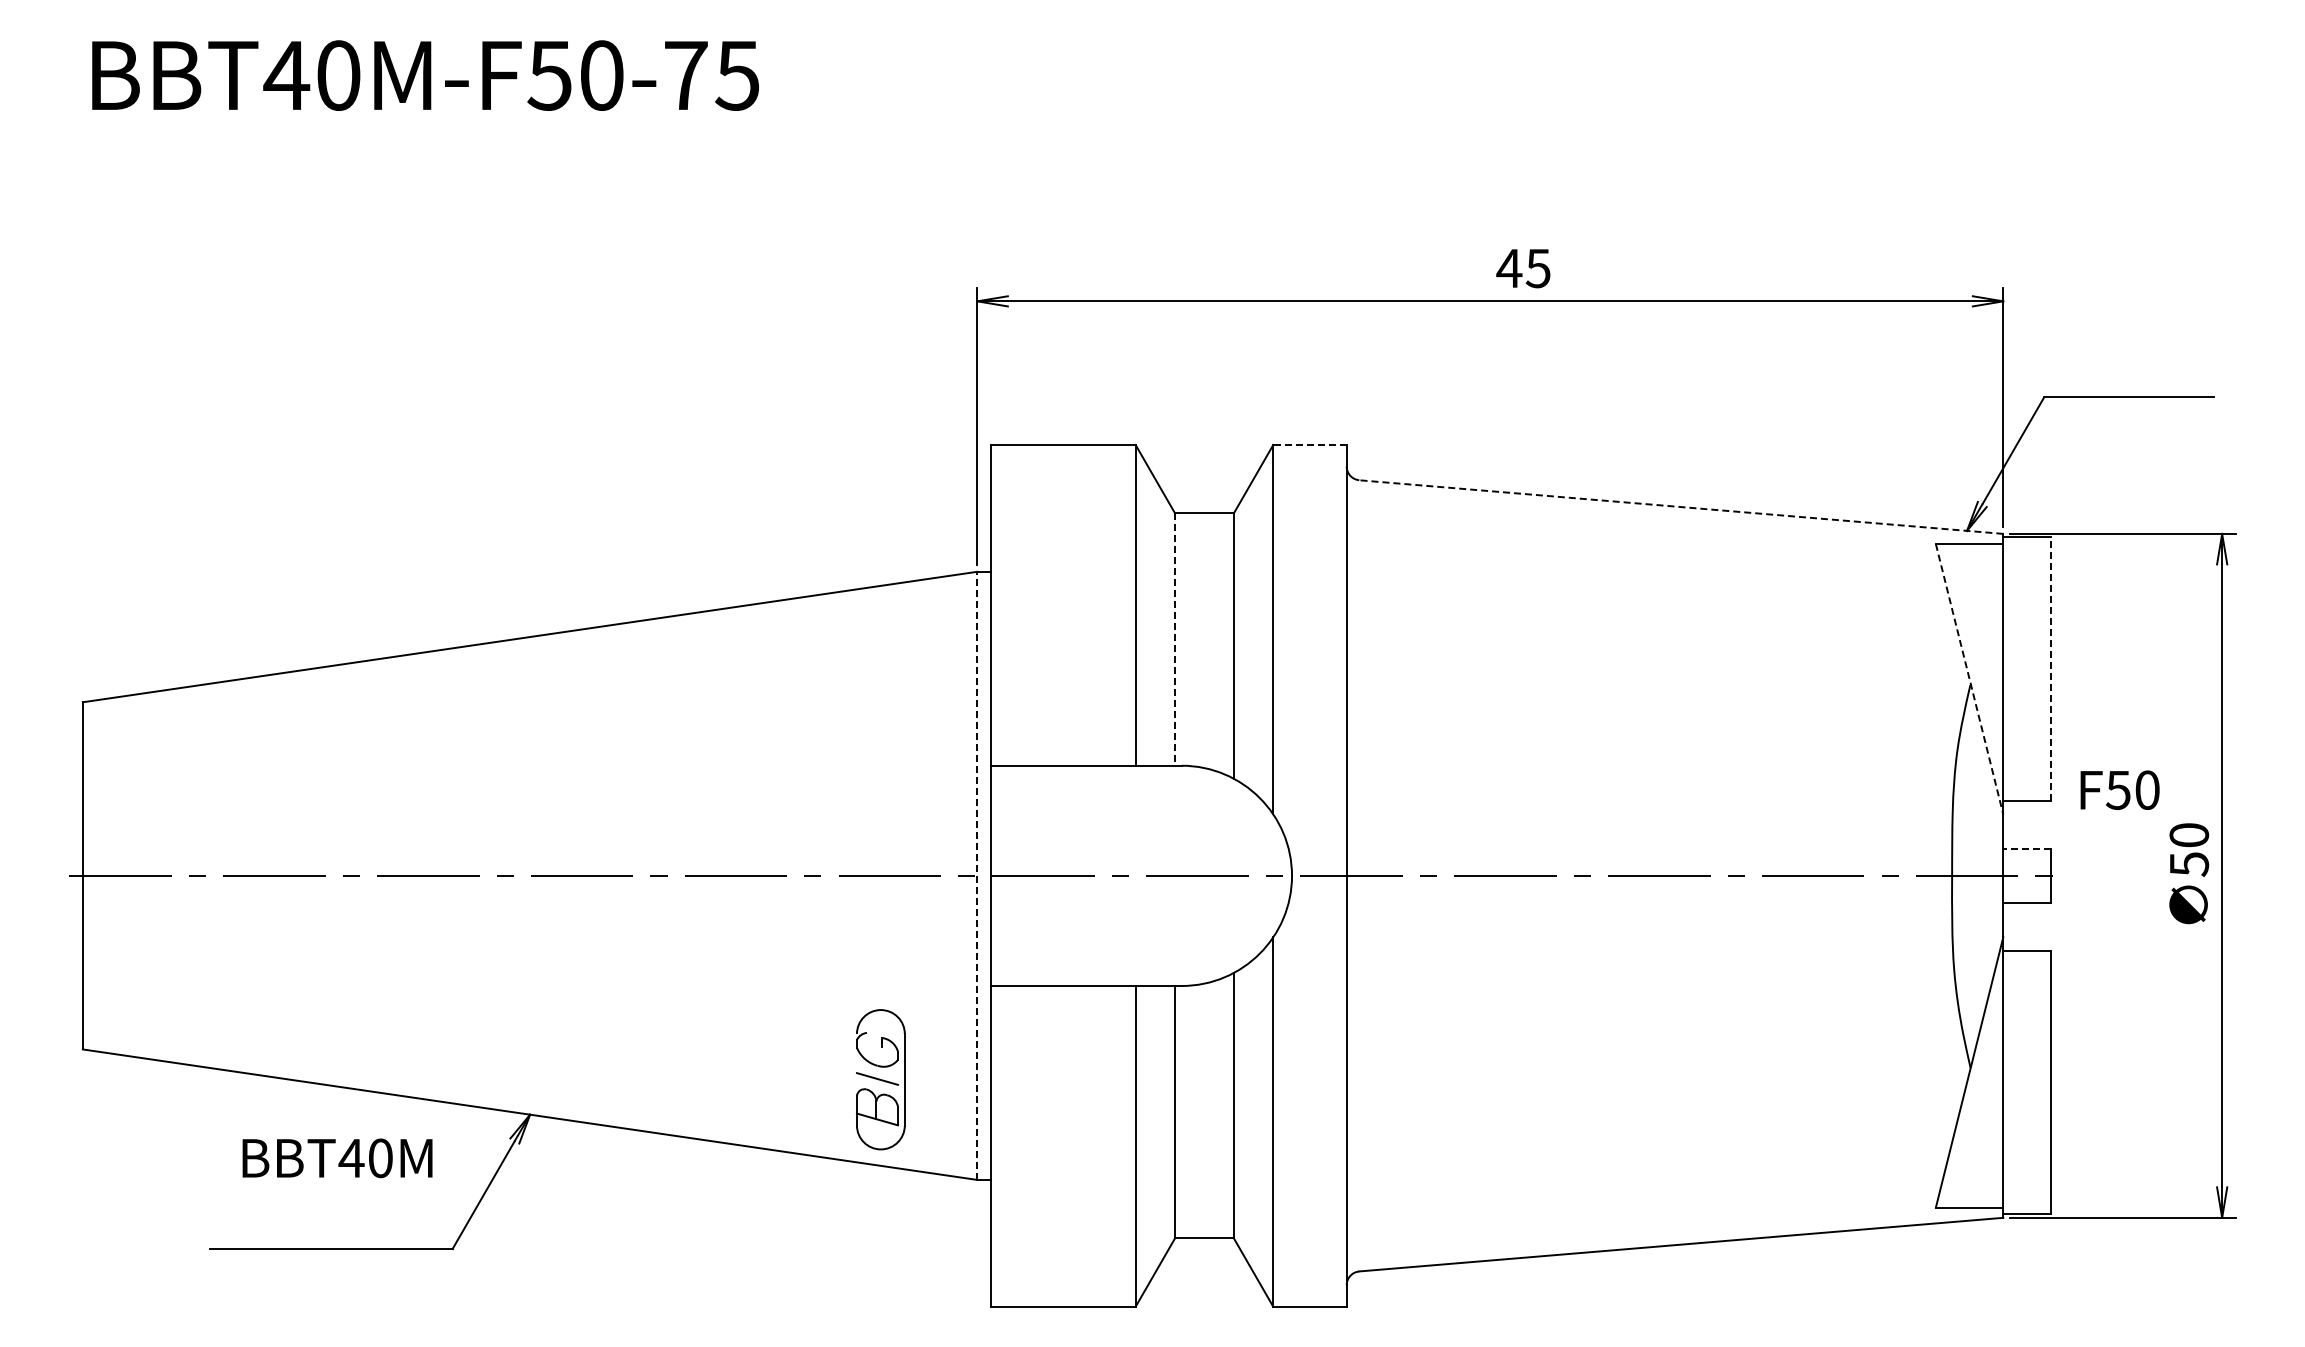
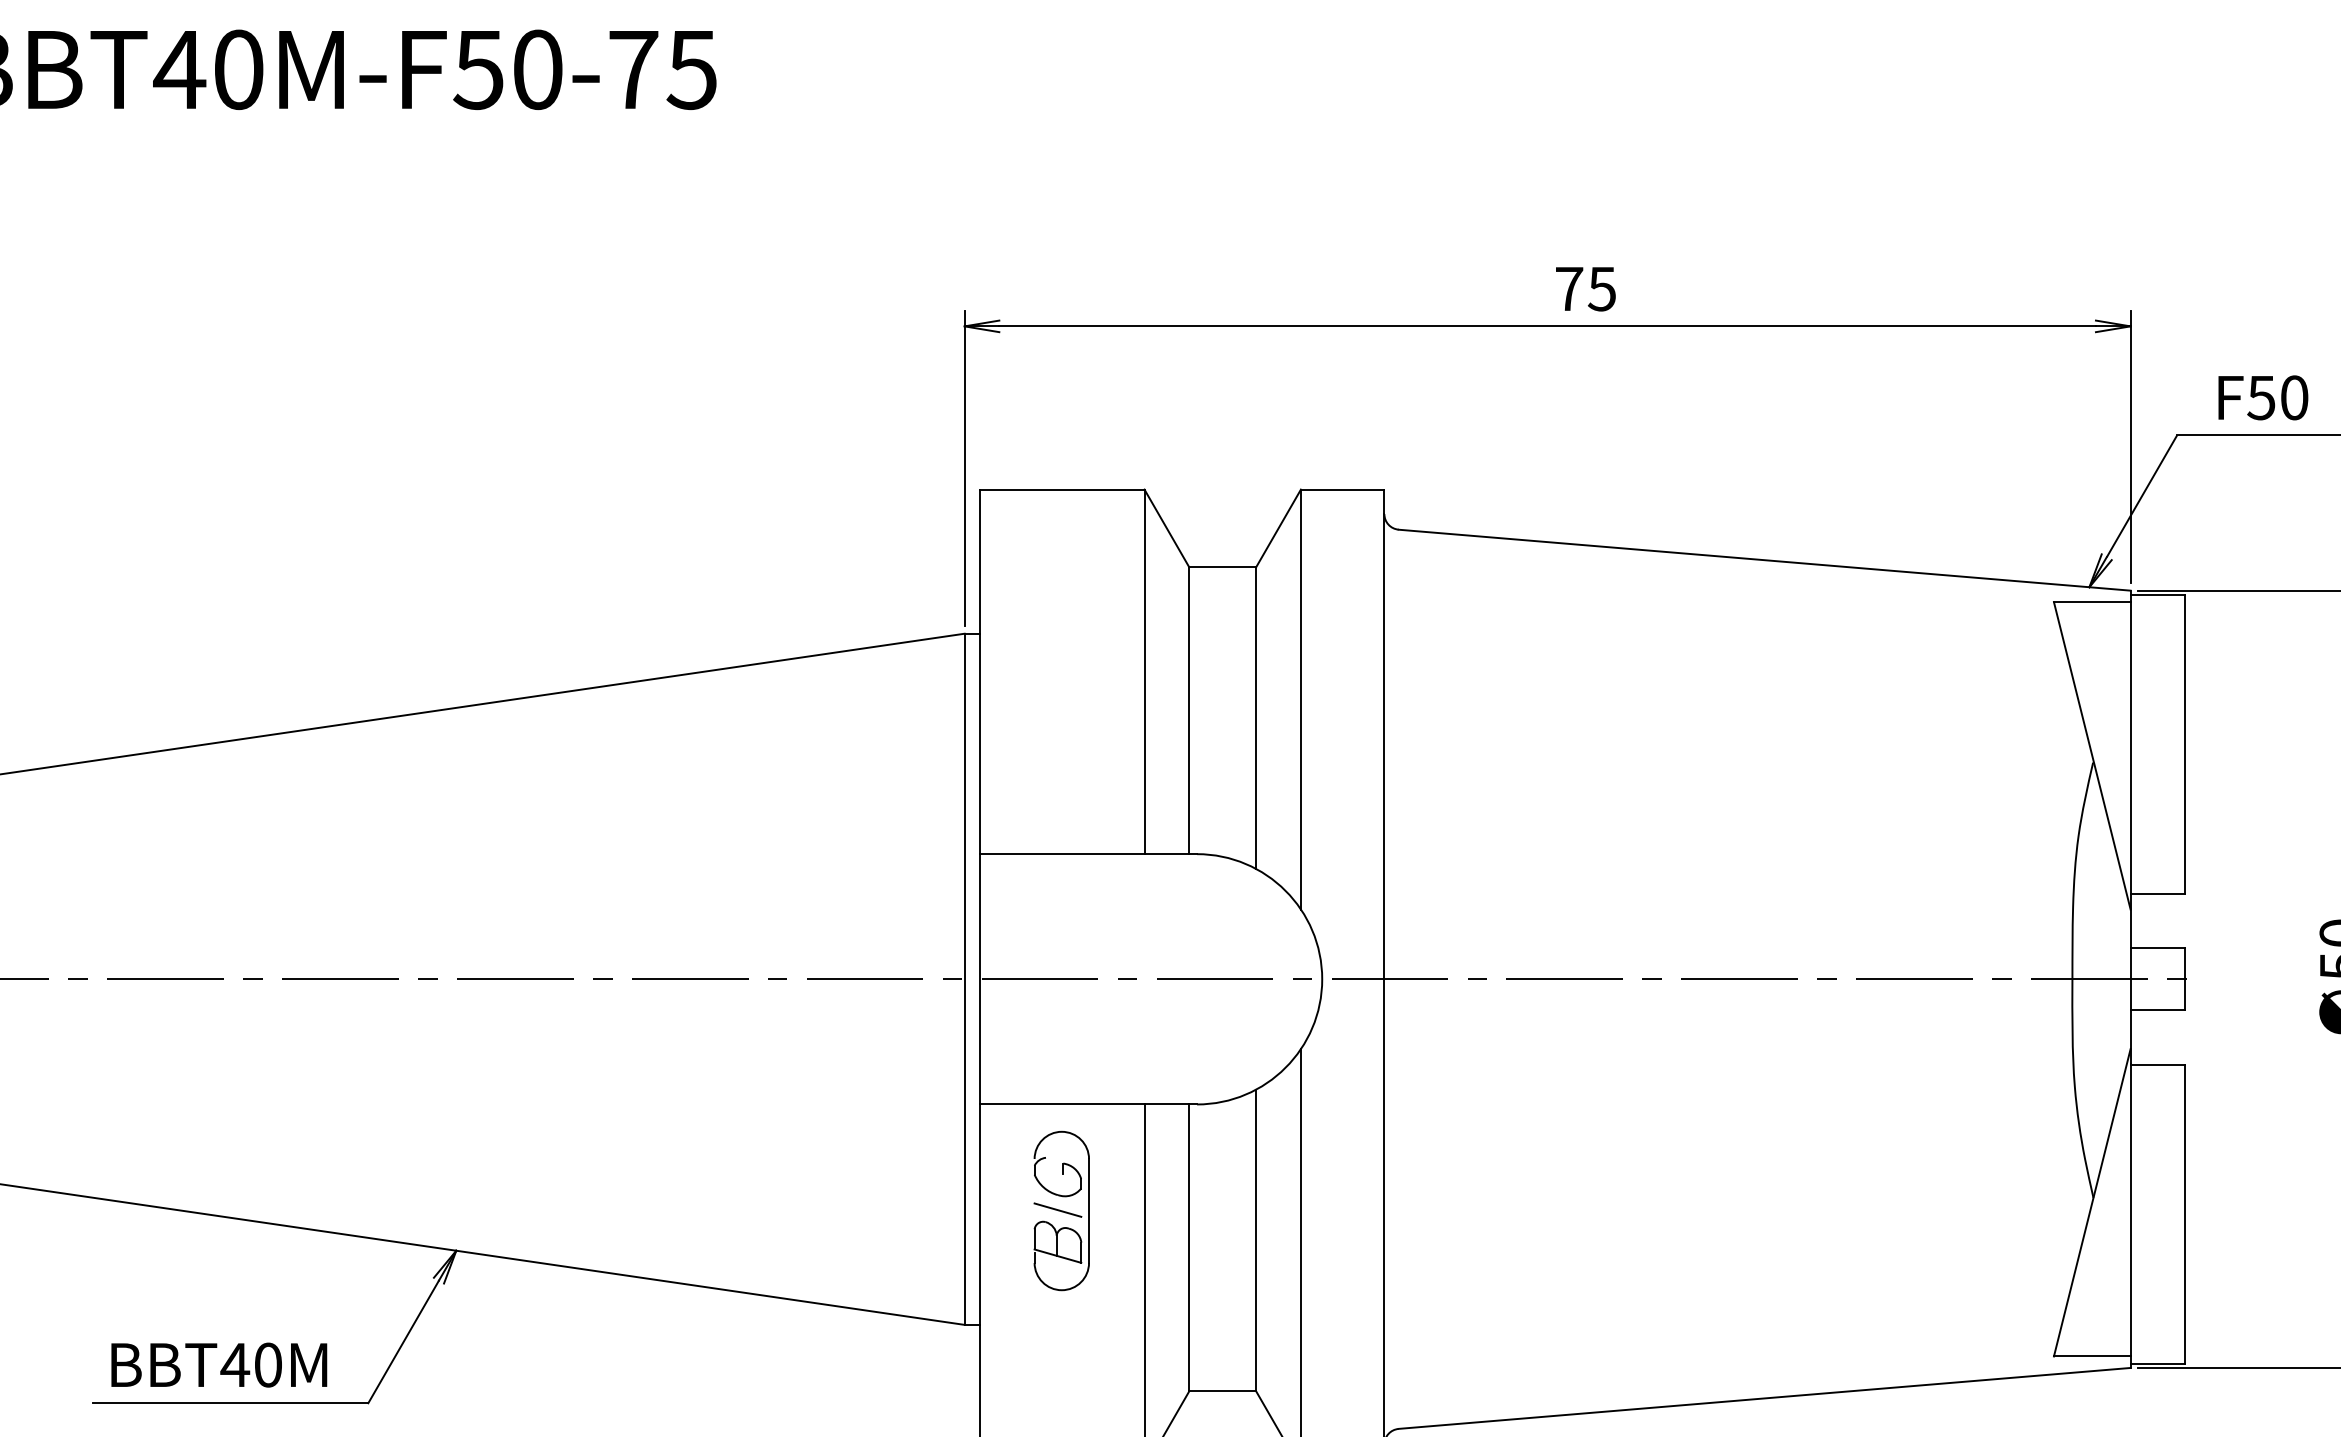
text: (1509, 268) -> (1569, 289), 45 -> 75
line: (1310, 444) -> (1343, 489), dashed -> solid
line: (1680, 507) -> (1763, 560), dashed -> solid
line: (1175, 640) -> (1189, 711), dashed -> solid
line: (2051, 669) -> (2185, 744), dashed -> solid
line: (1969, 679) -> (2092, 756), dashed -> solid
text: (2119, 789) -> (2262, 397), moved
line: (2027, 848) -> (2158, 948), dashed -> solid
line: (977, 875) -> (964, 978), dashed -> solid
part: (880, 1079) -> (1061, 1210), moved
text: (337, 1158) -> (219, 1365), moved

